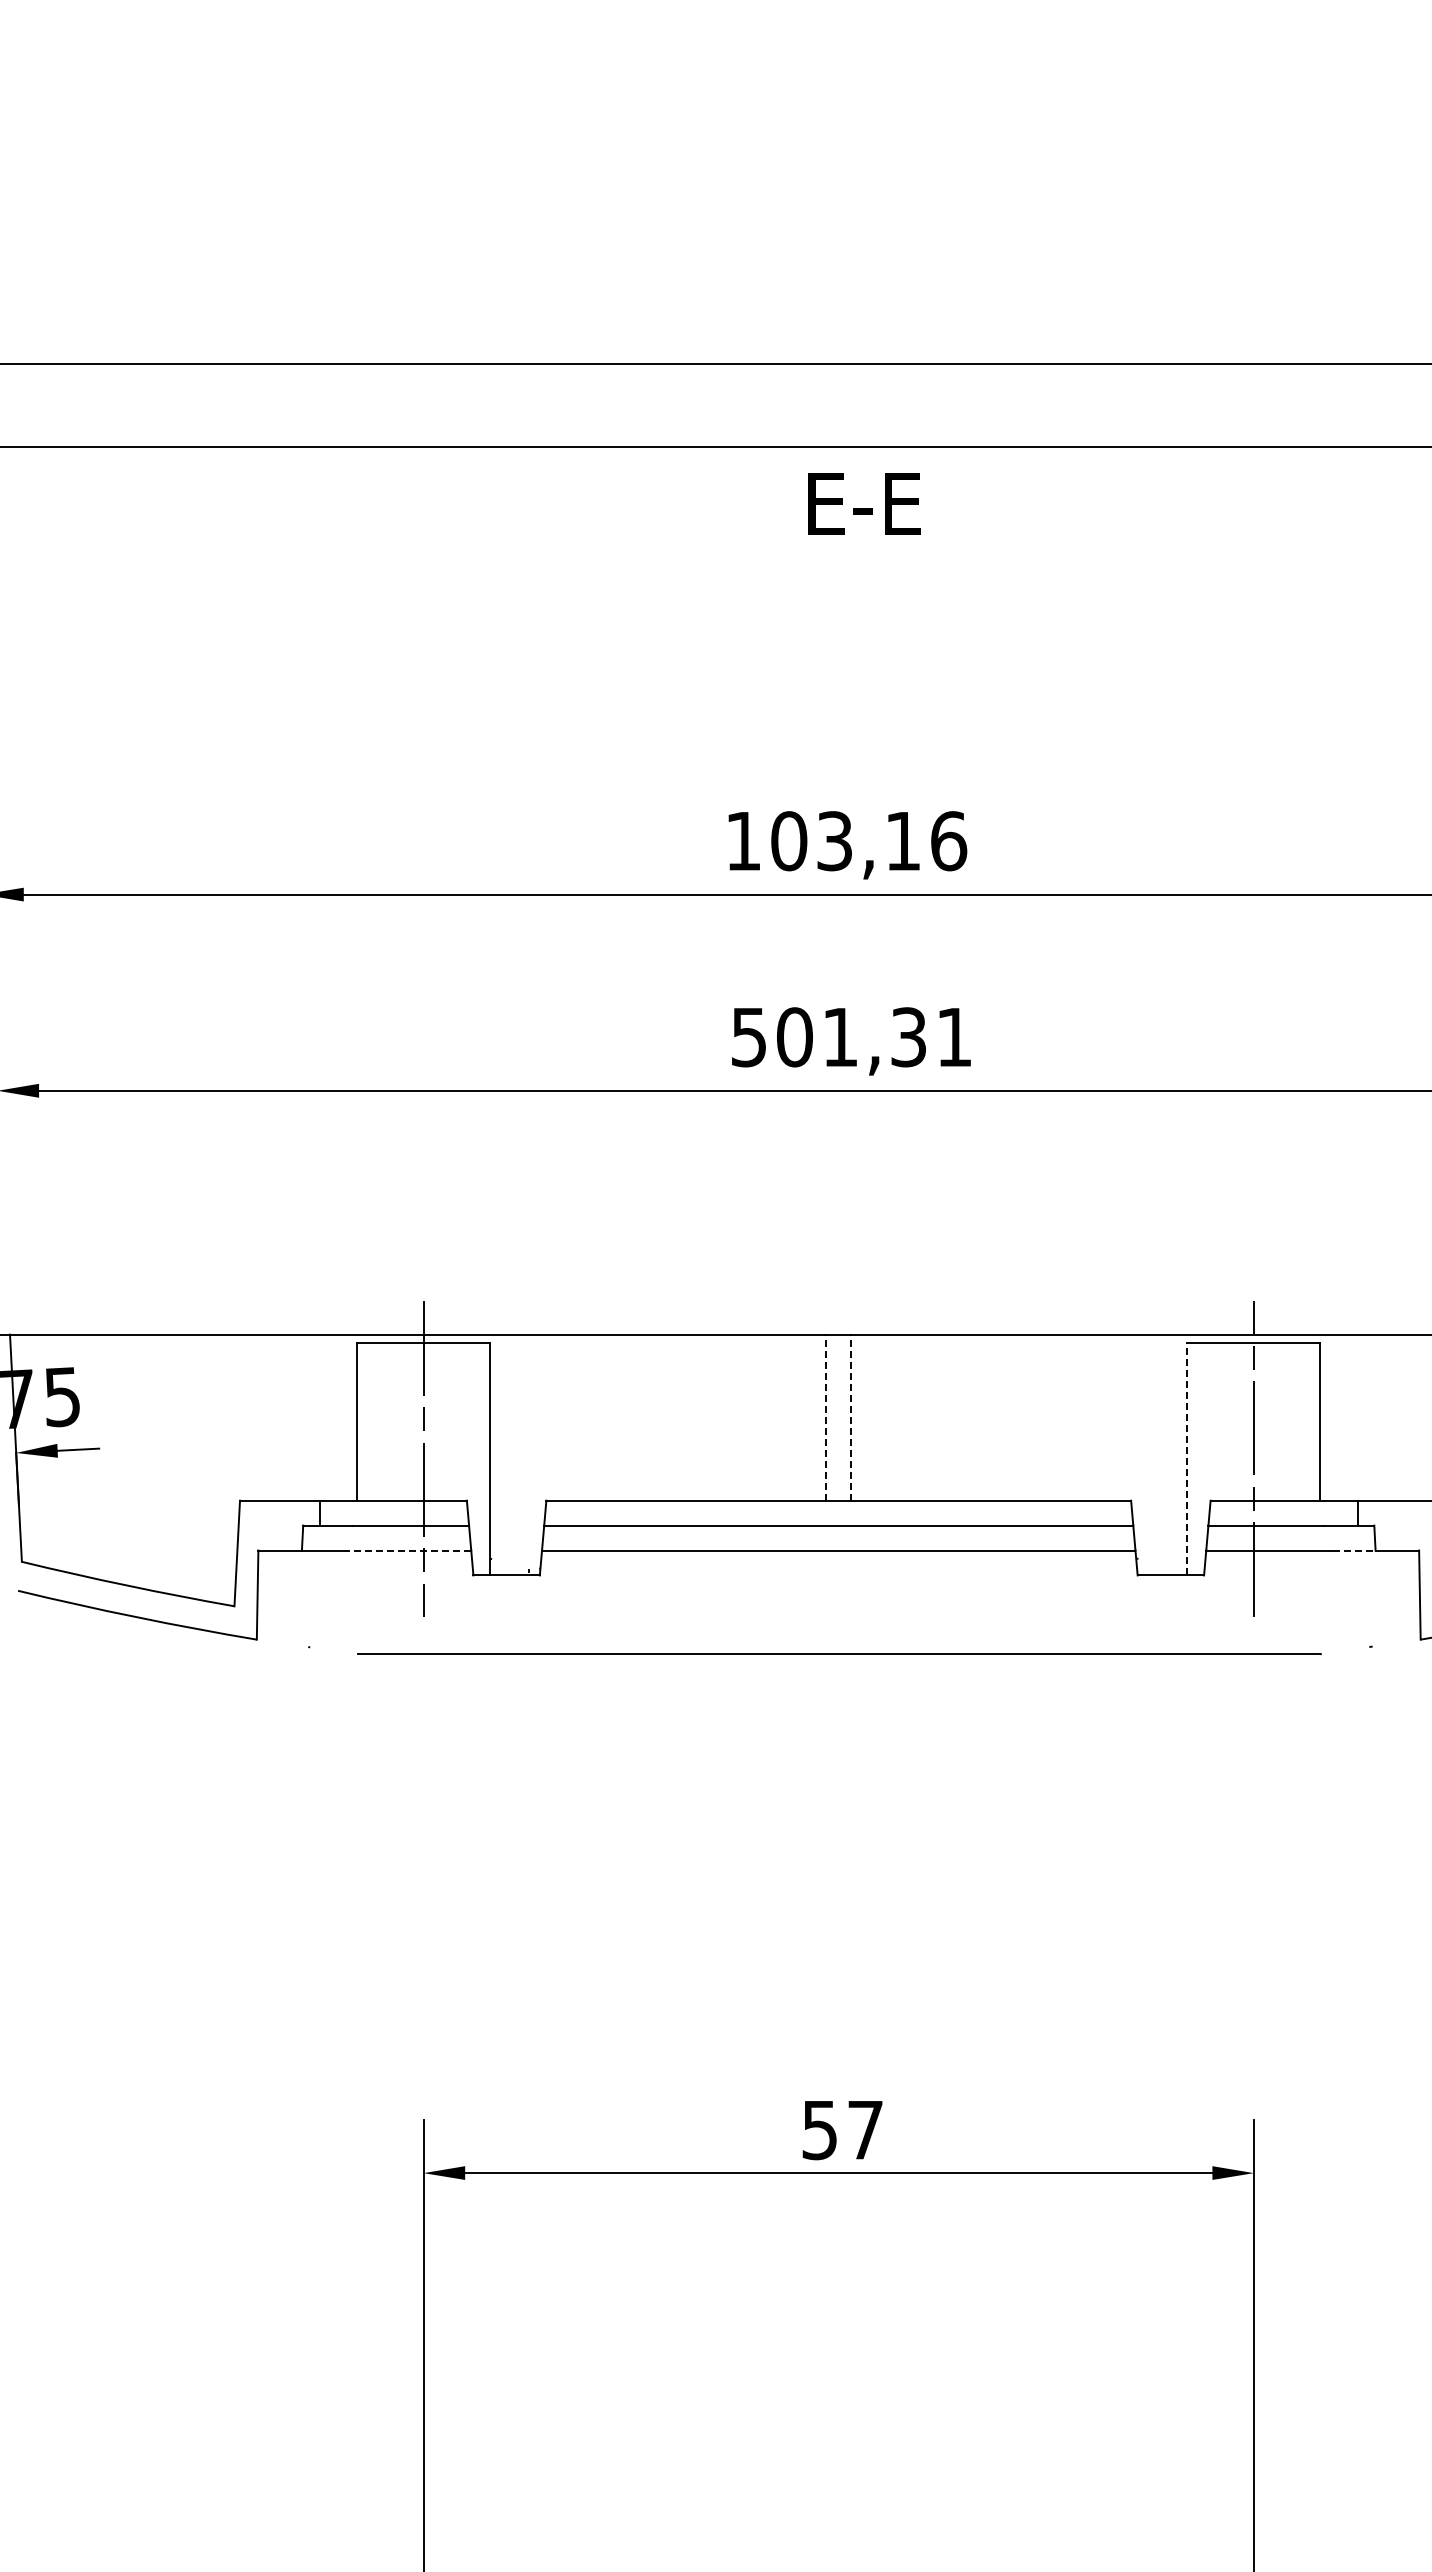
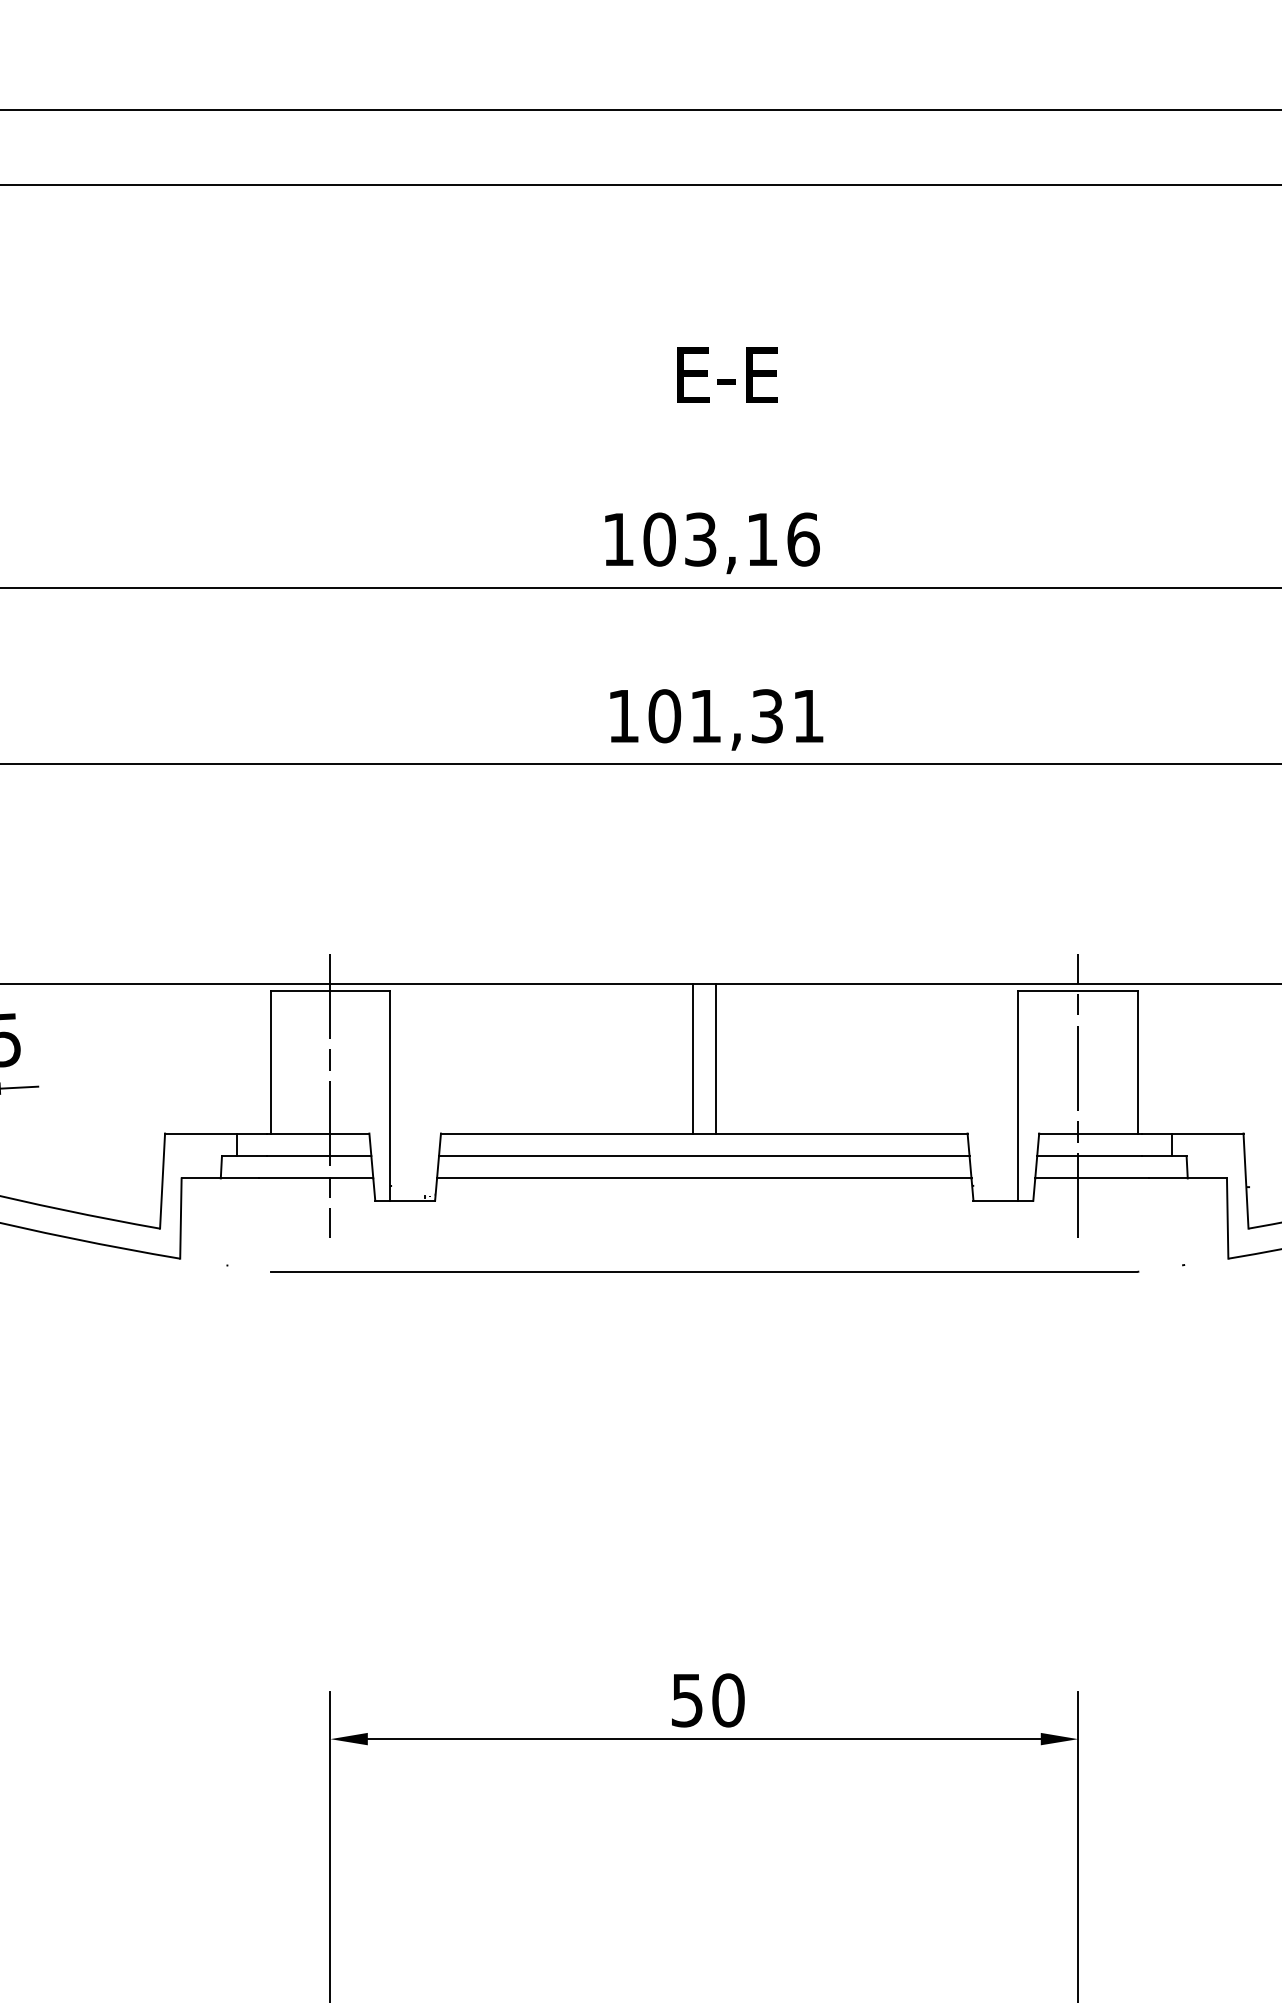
text: (864, 503) -> (727, 375), moved
text: (748, 1037) -> (623, 716), 501,31 -> 101,31
line: (826, 1417) -> (693, 1058), dashed -> solid
line: (851, 1417) -> (715, 1058), dashed -> solid
line: (1187, 1458) -> (1018, 1095), dashed -> solid
line: (407, 1550) -> (315, 1178), dashed -> solid
line: (1354, 1550) -> (1168, 1178), dashed -> solid
text: (865, 2130) -> (728, 1700), 57 -> 50

